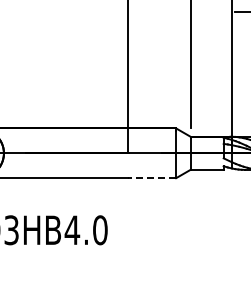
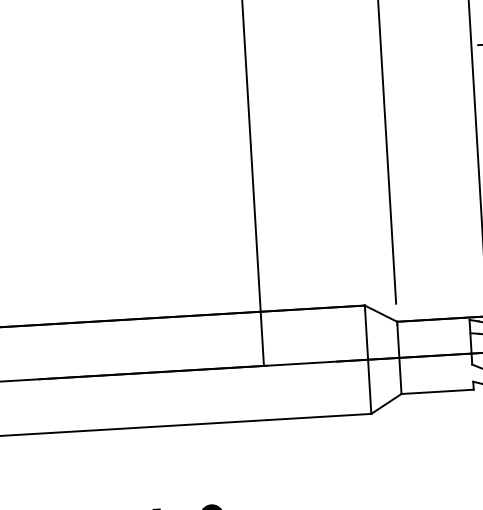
line: (152, 178) -> (319, 417), dashed -> solid

